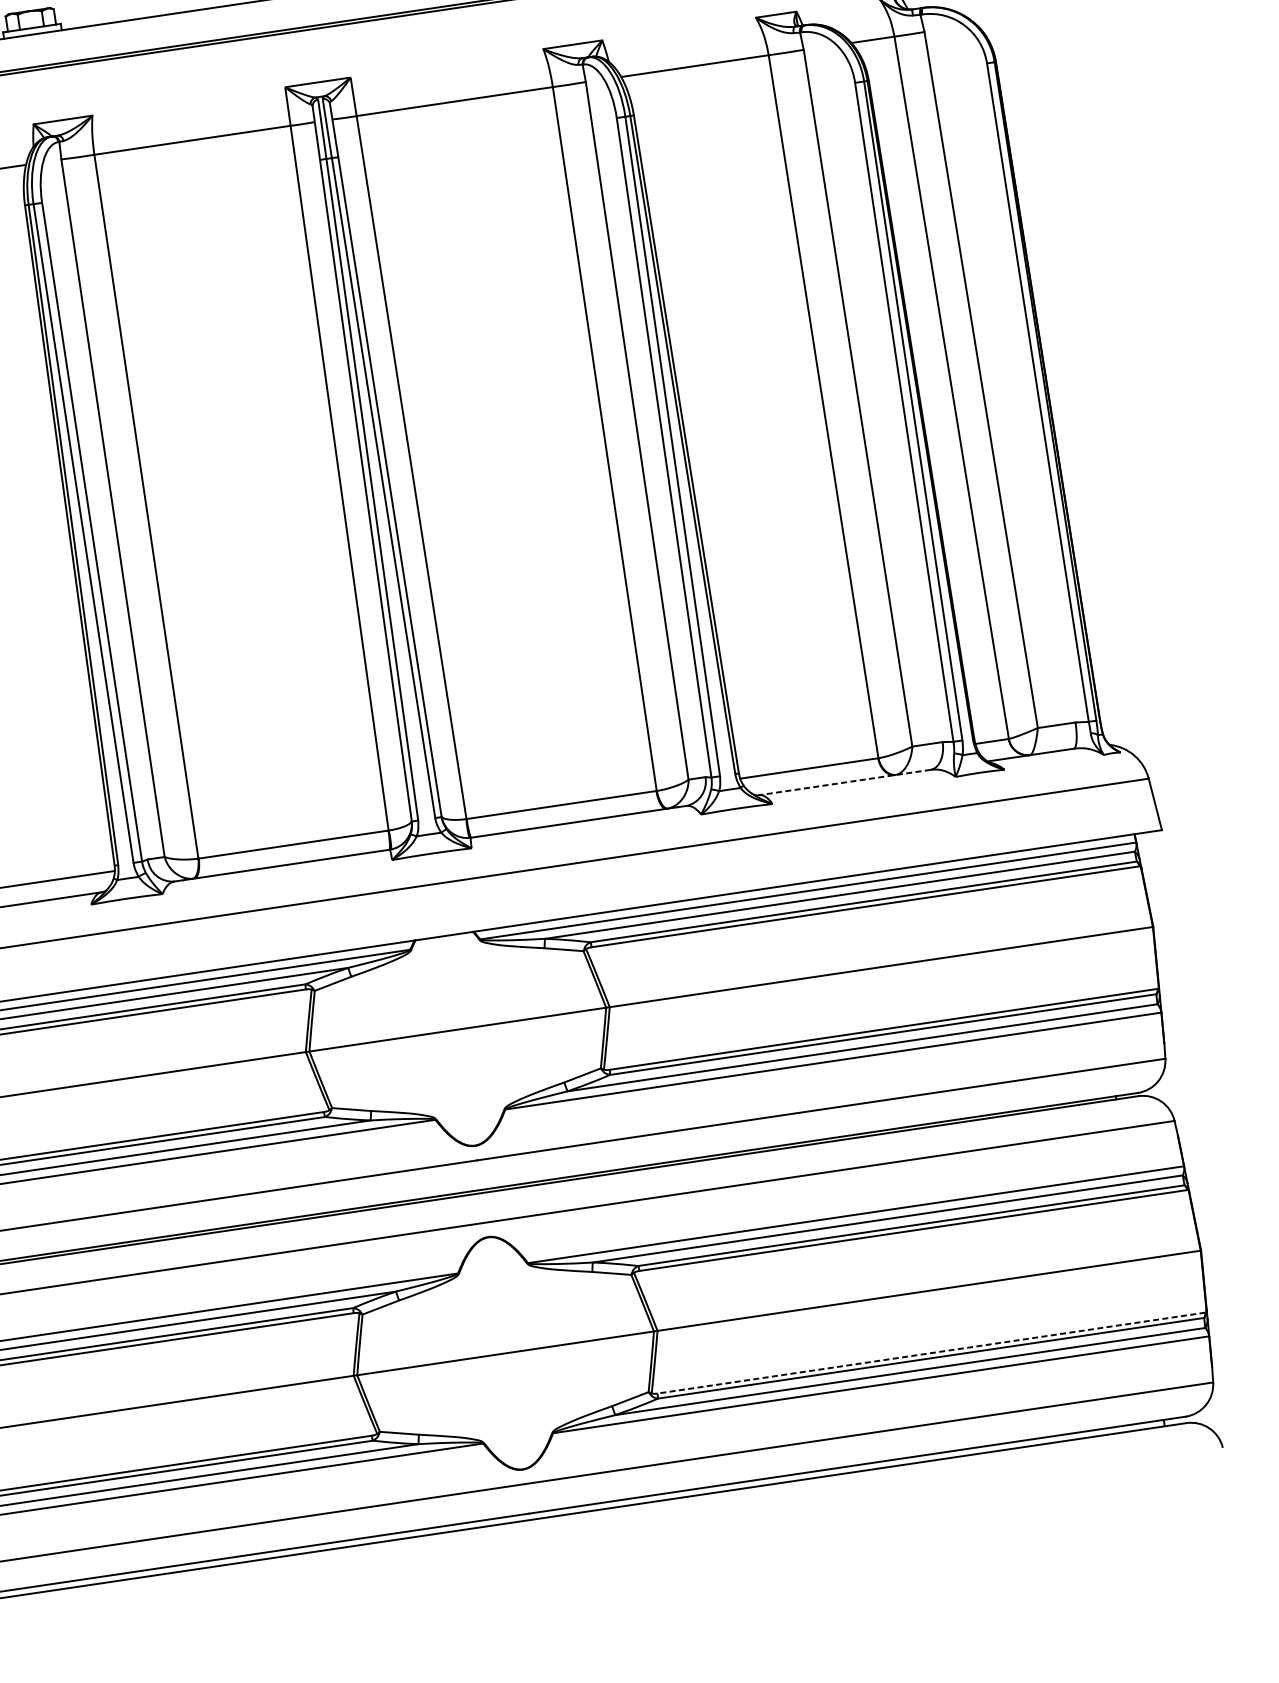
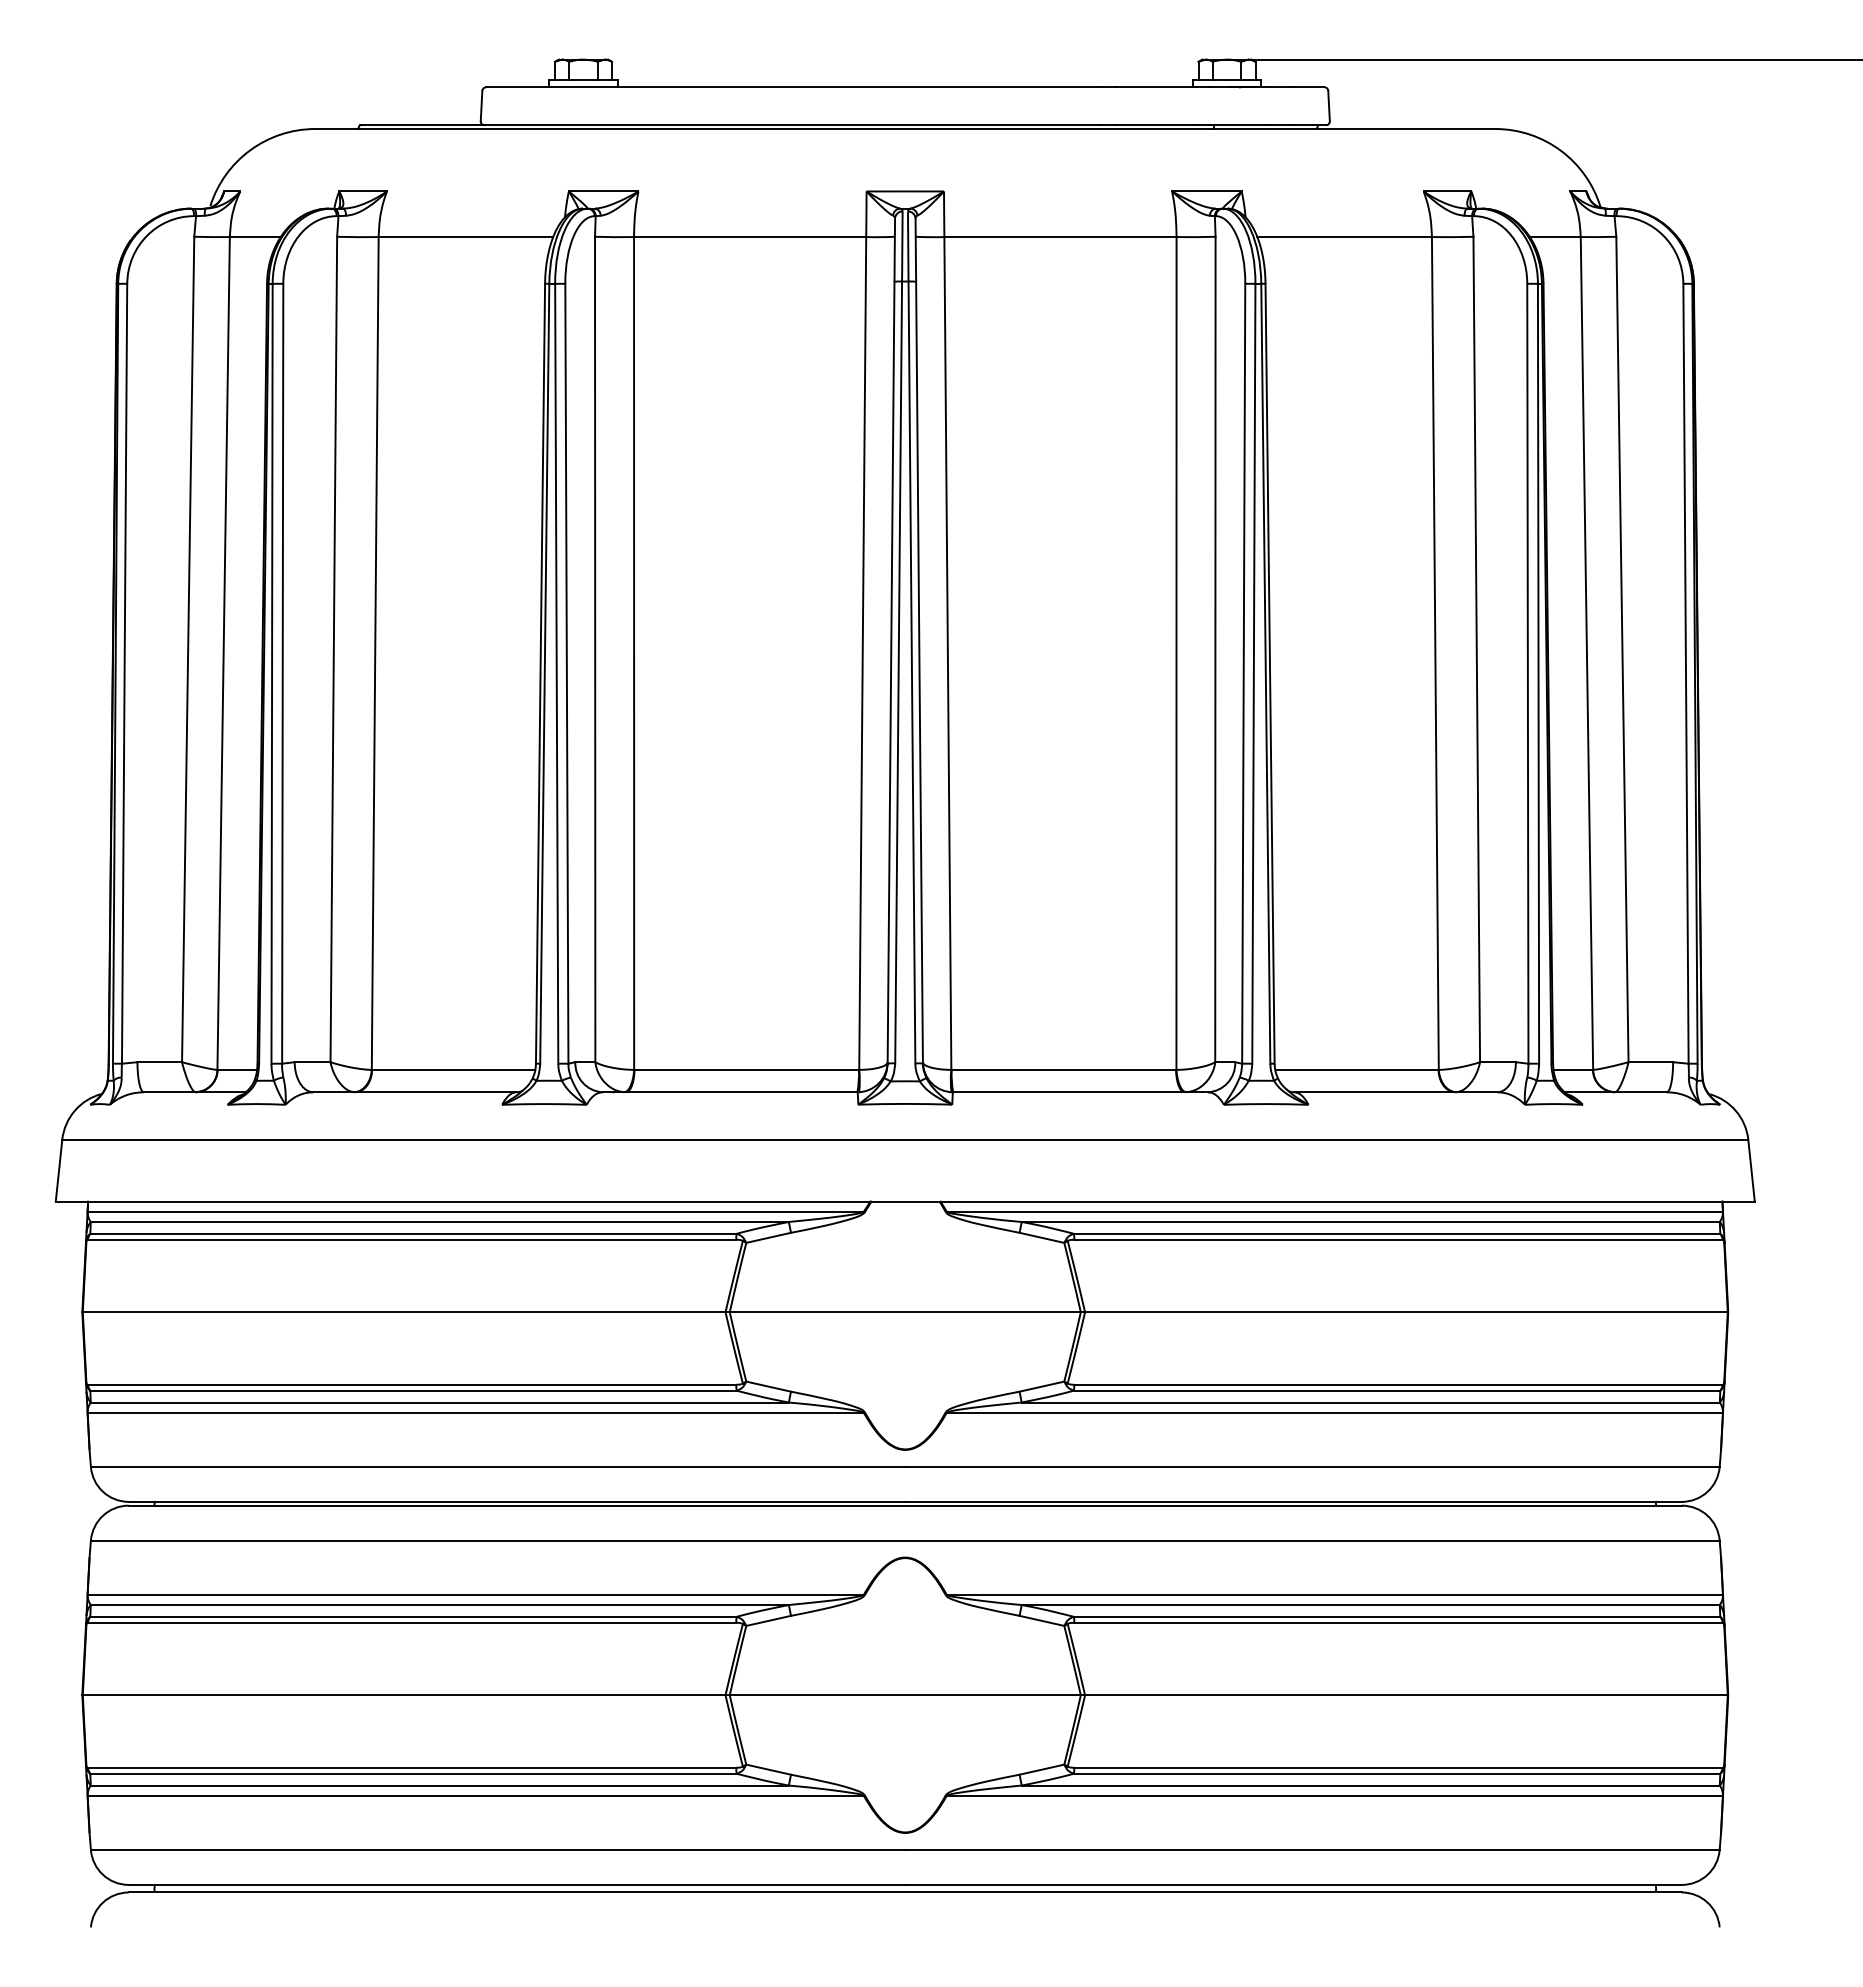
line: (844, 782) -> (1395, 1092), dashed -> solid
line: (931, 1352) -> (1398, 1767), dashed -> solid

